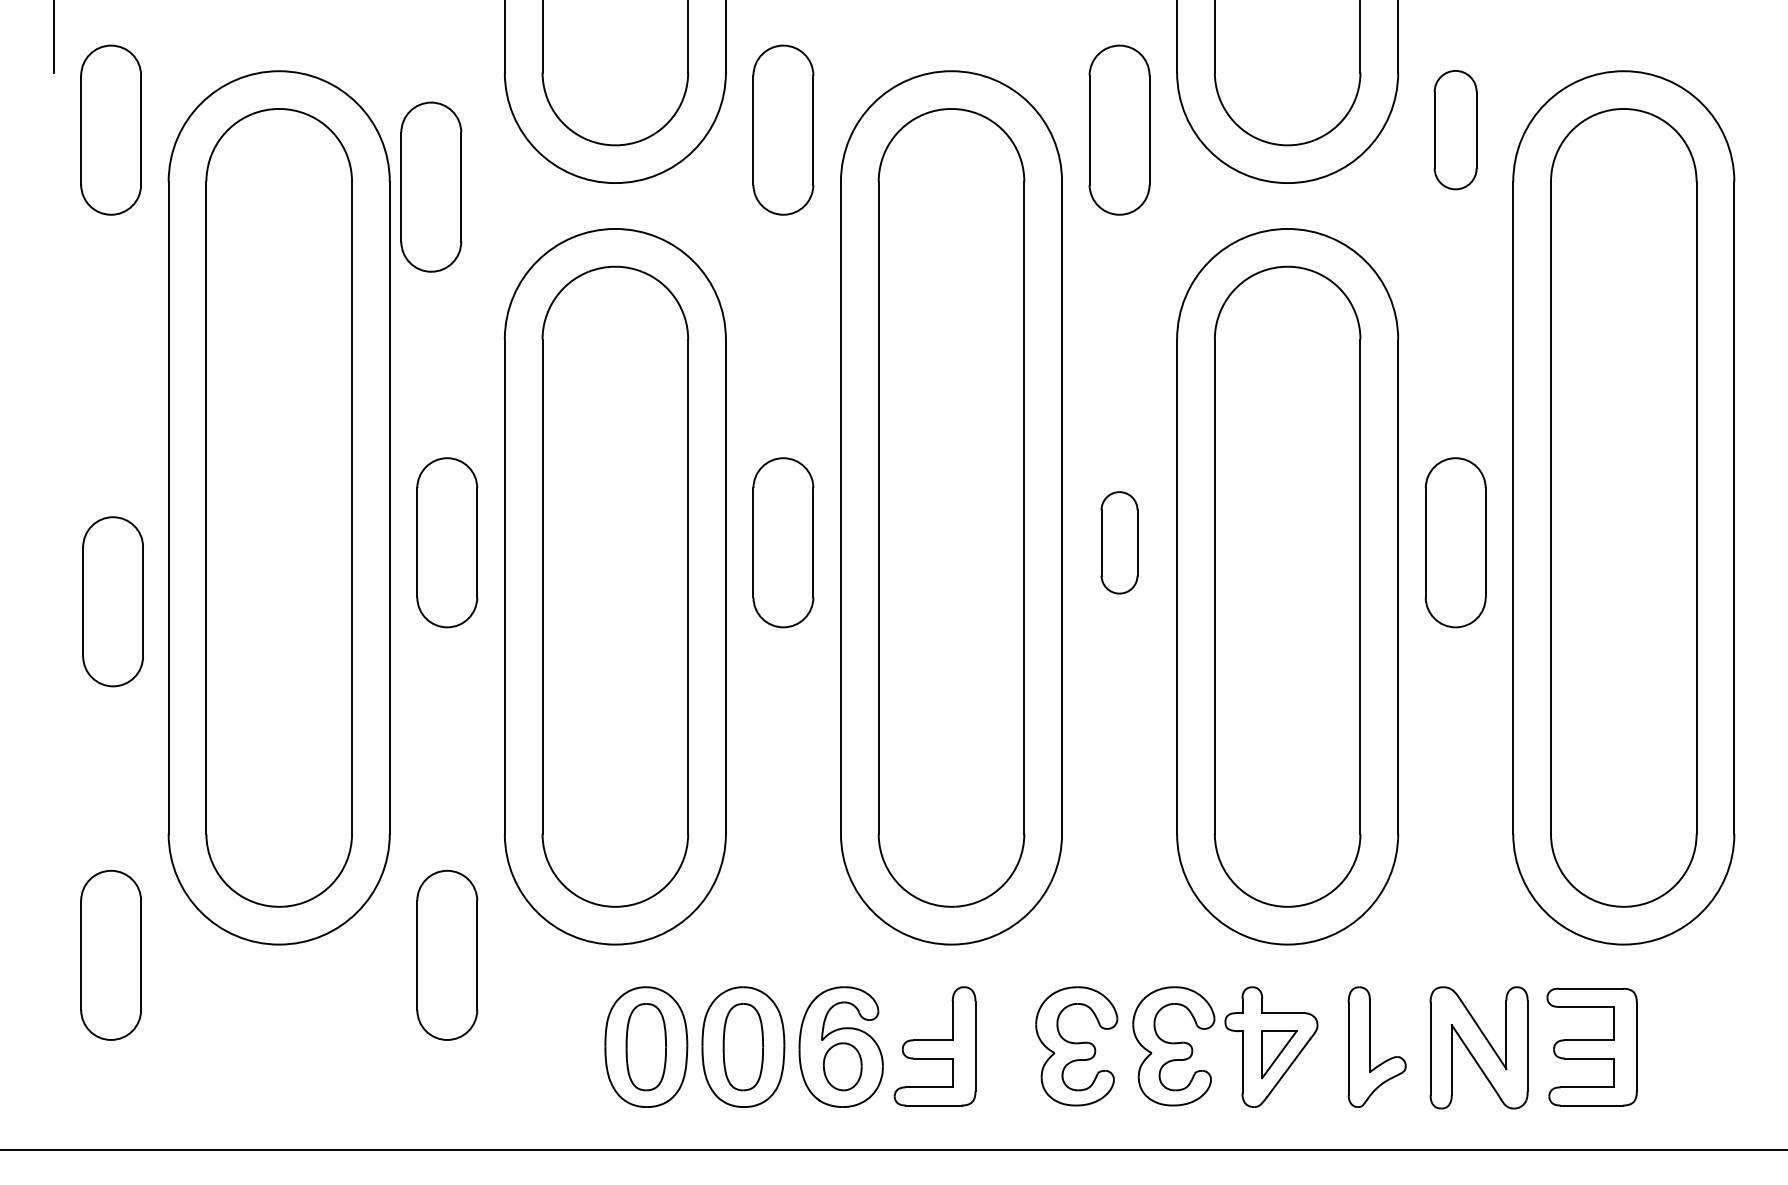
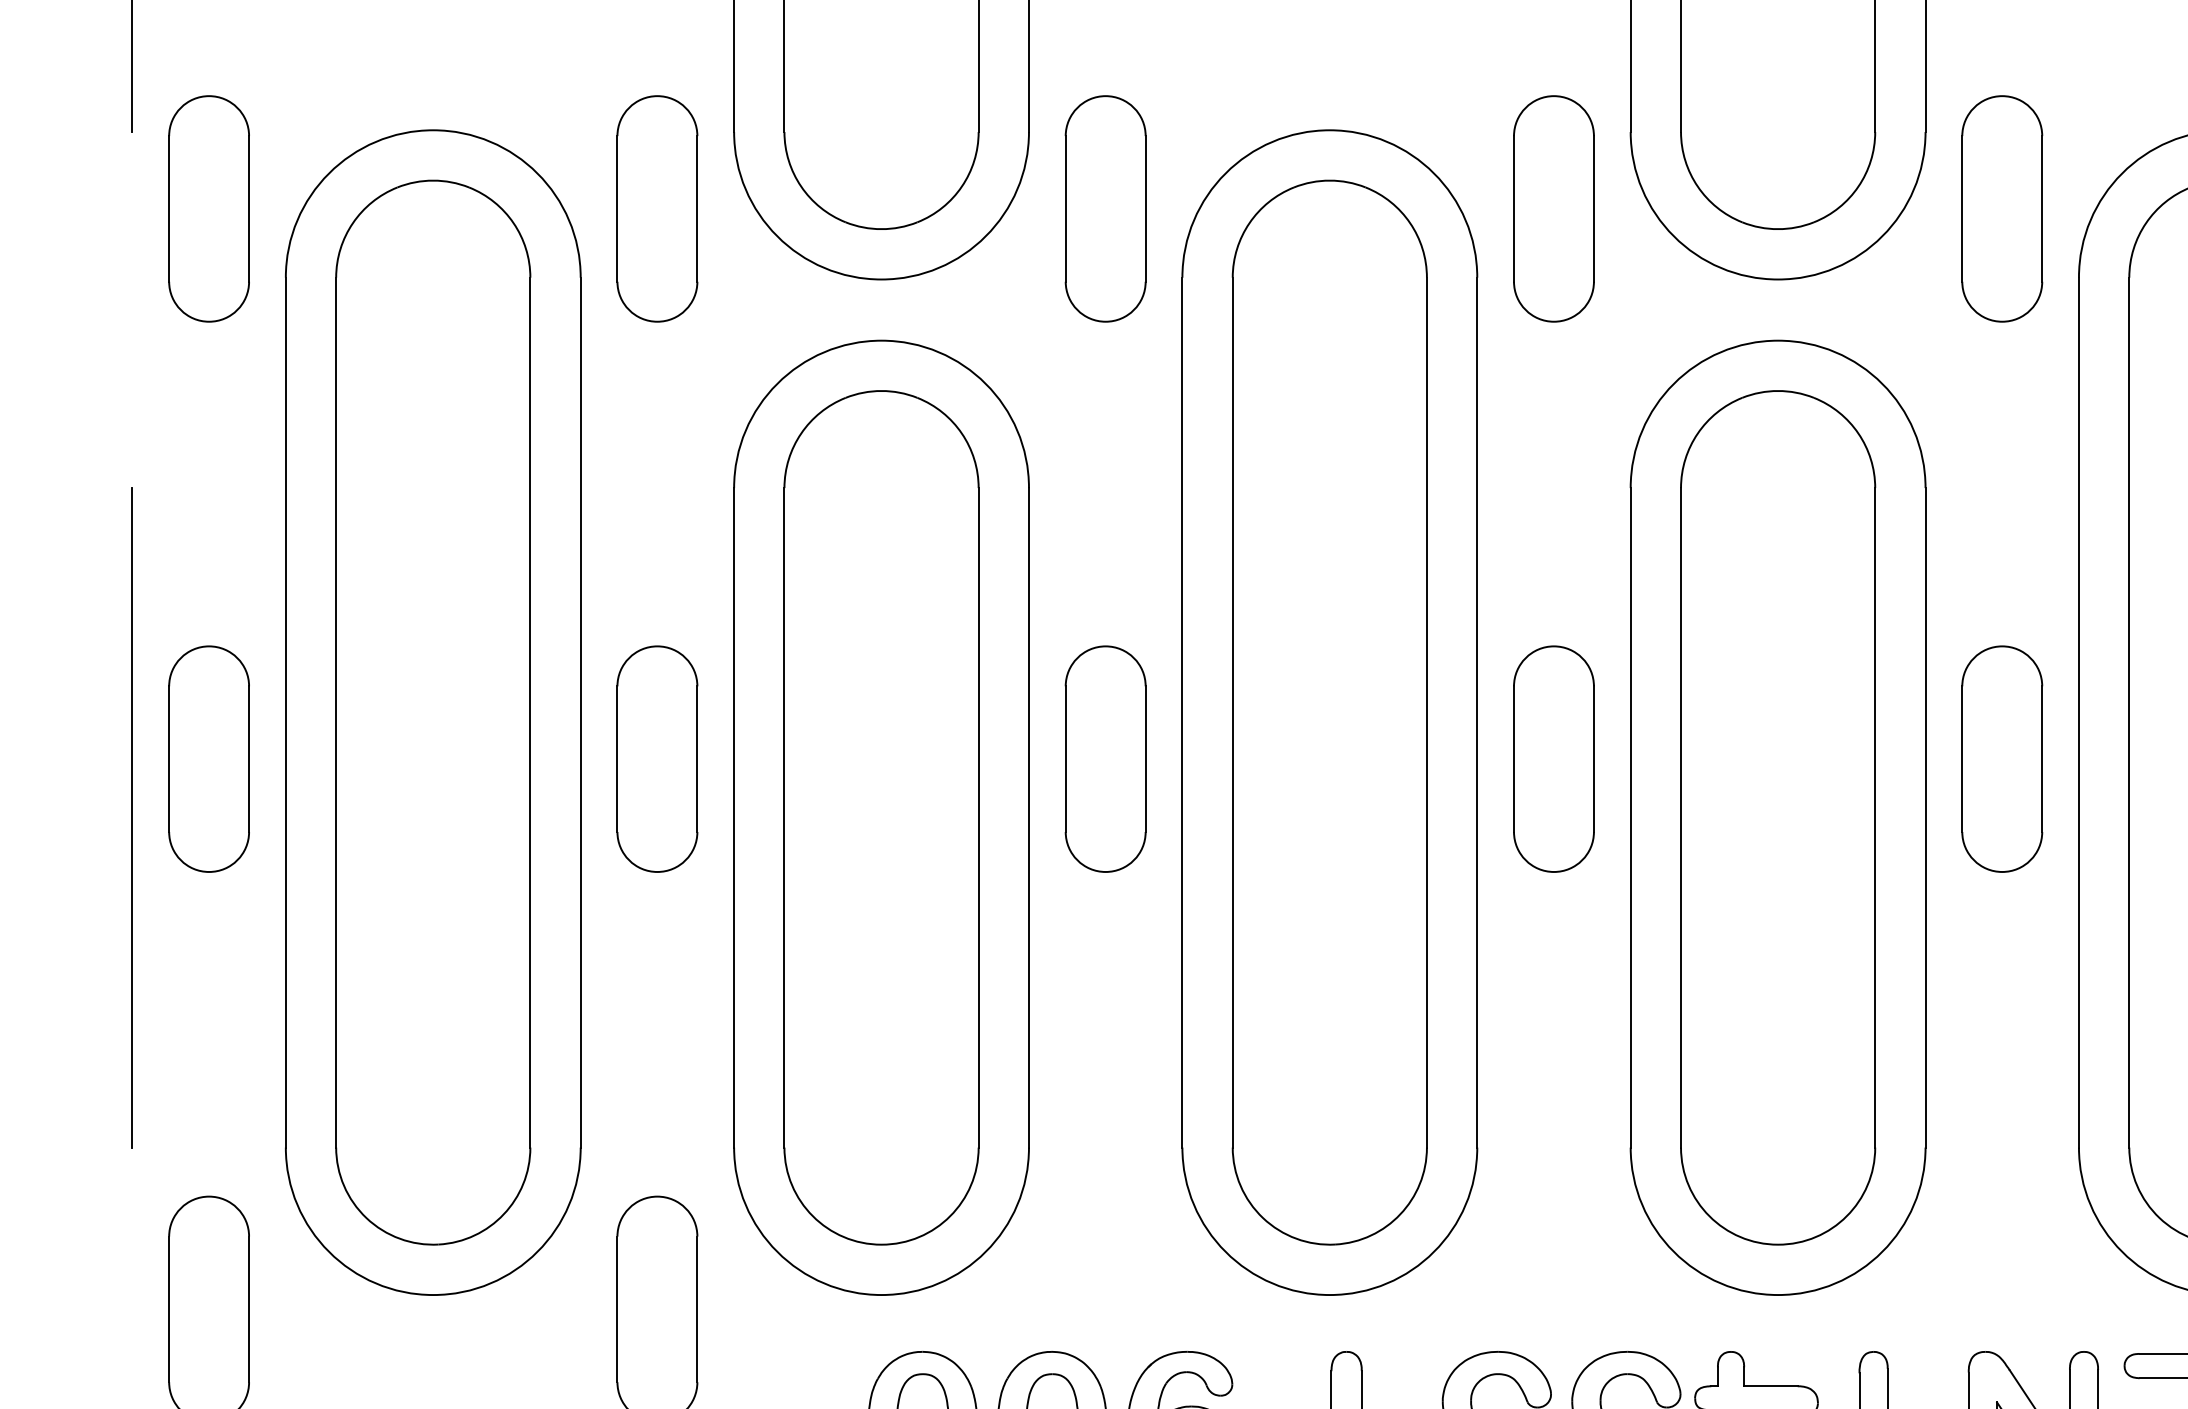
part: (1455, 129) -> (2001, 208), size x1.43
part: (431, 186) -> (657, 208), moved
part: (1119, 542) -> (1553, 758), size x1.67
line: (53, 586) -> (132, 817), added
part: (112, 601) -> (208, 758), moved

